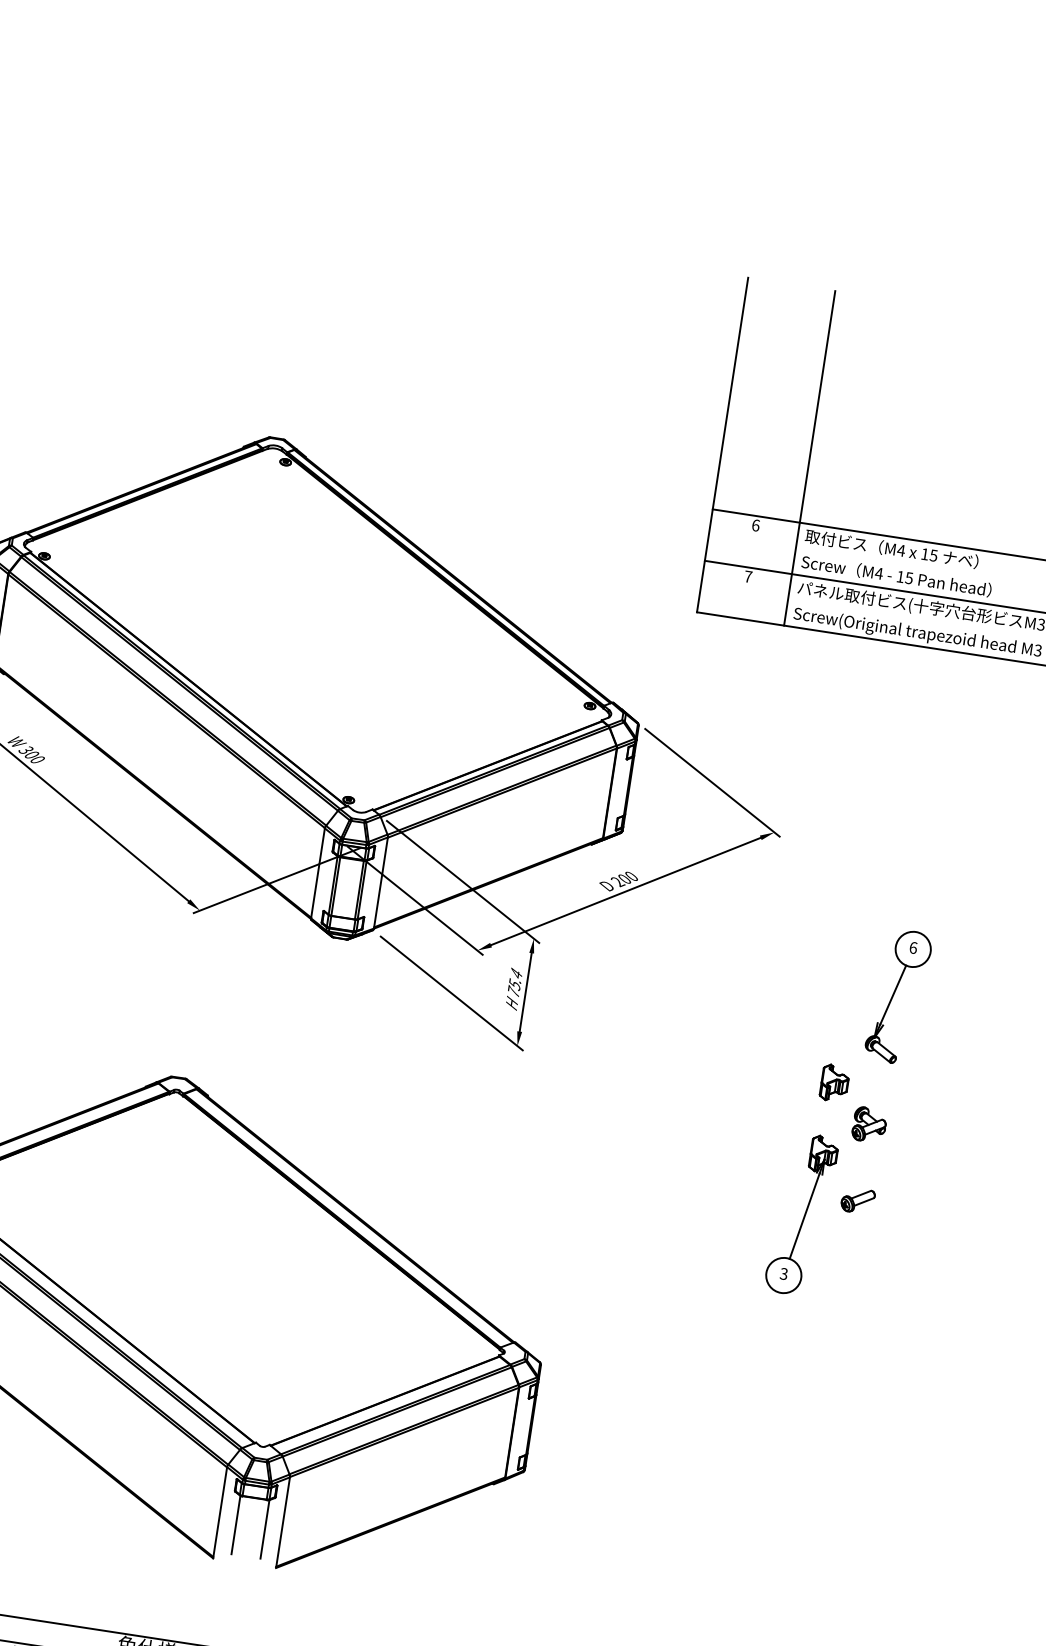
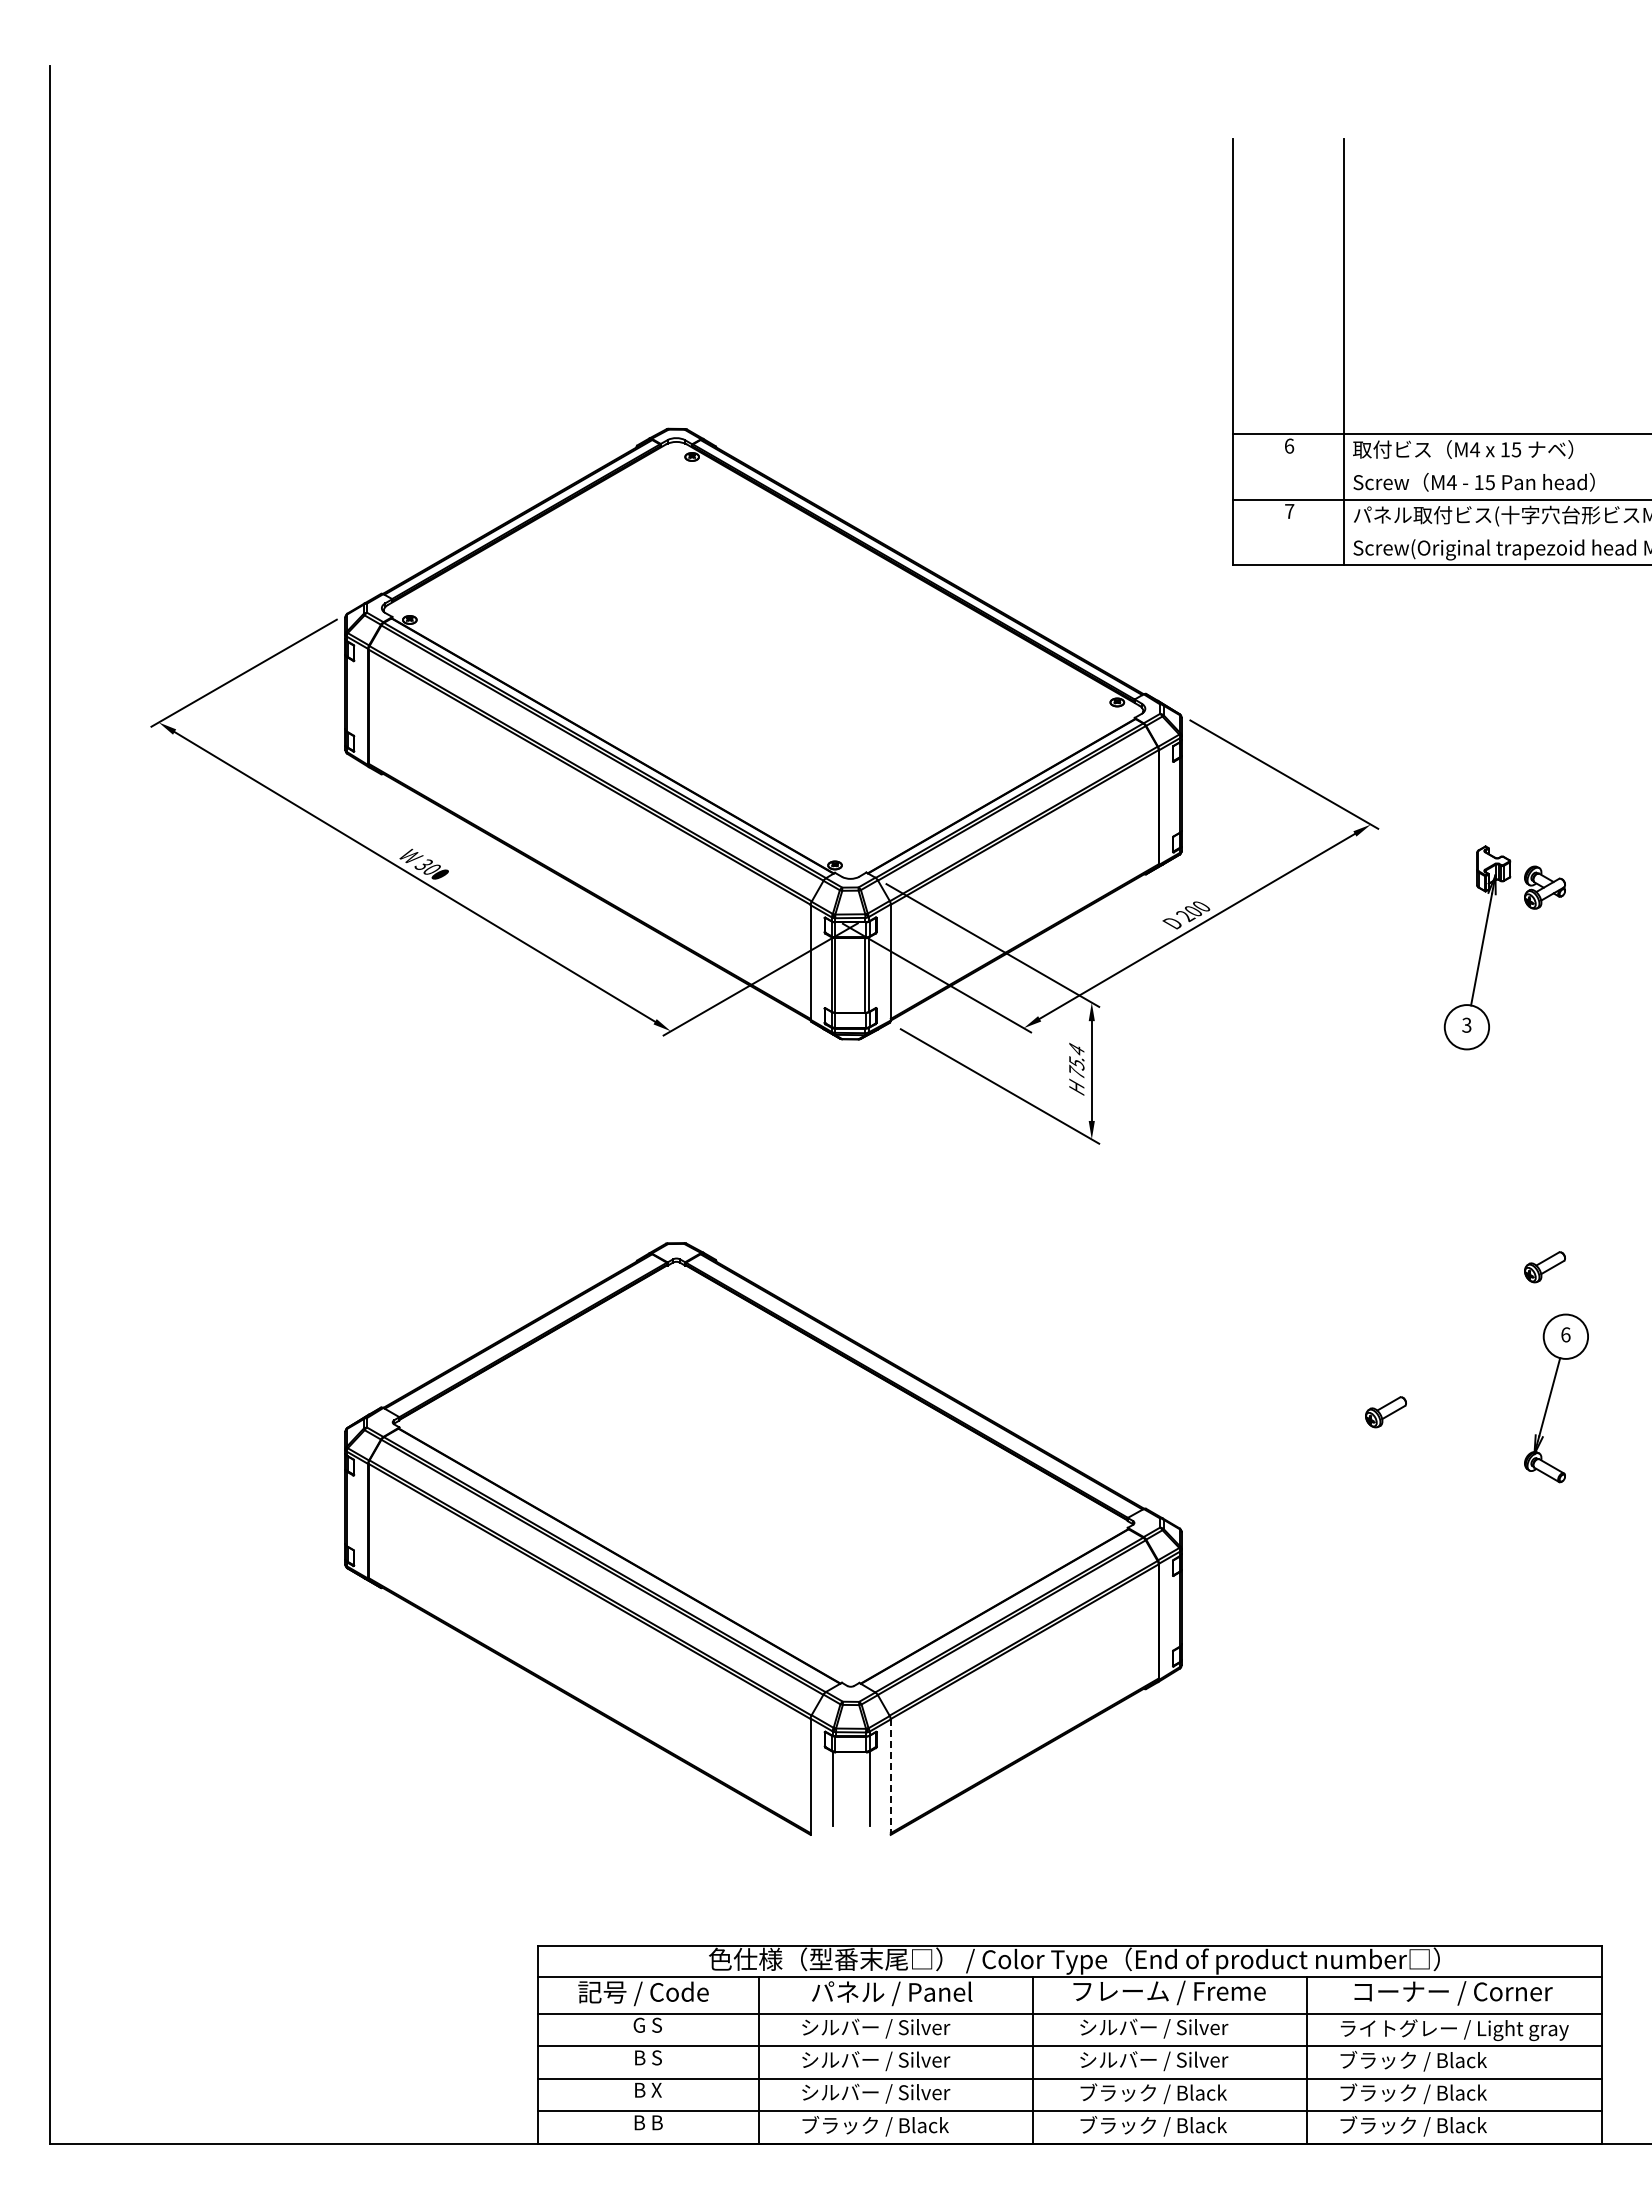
part: (898, 996) -> (1556, 1398), moved
part: (834, 1082) -> (1493, 1124), removed
part: (869, 1124) -> (1544, 887), moved
part: (801, 1214) -> (1477, 947), moved
part: (715, 1295) -> (1385, 1412), added
line: (282, 1522) -> (890, 1777), solid -> dashed

